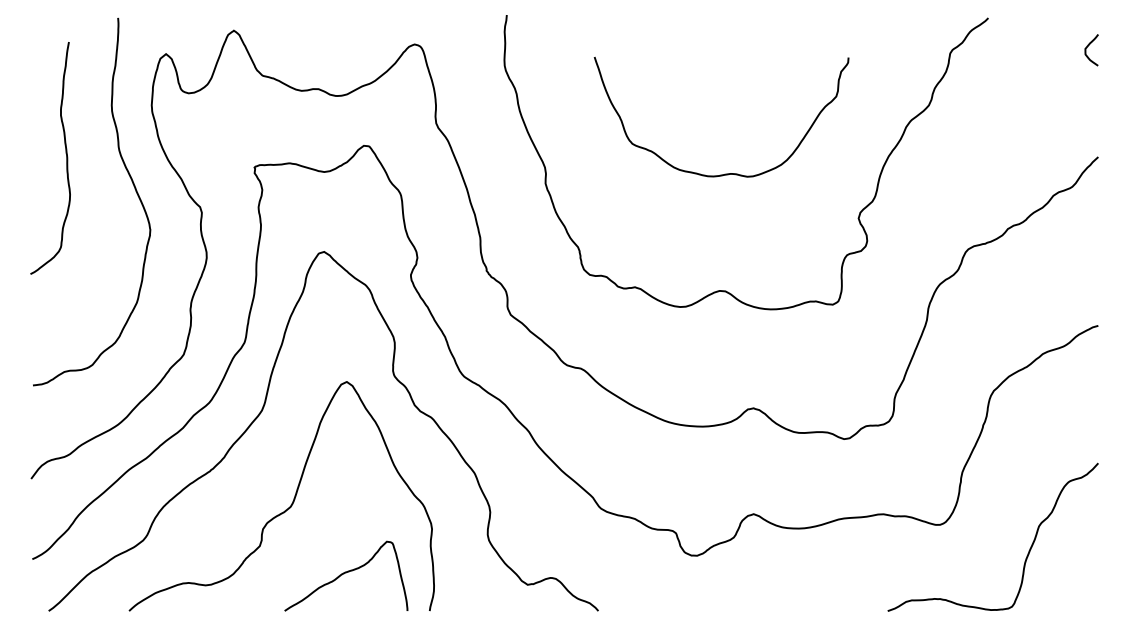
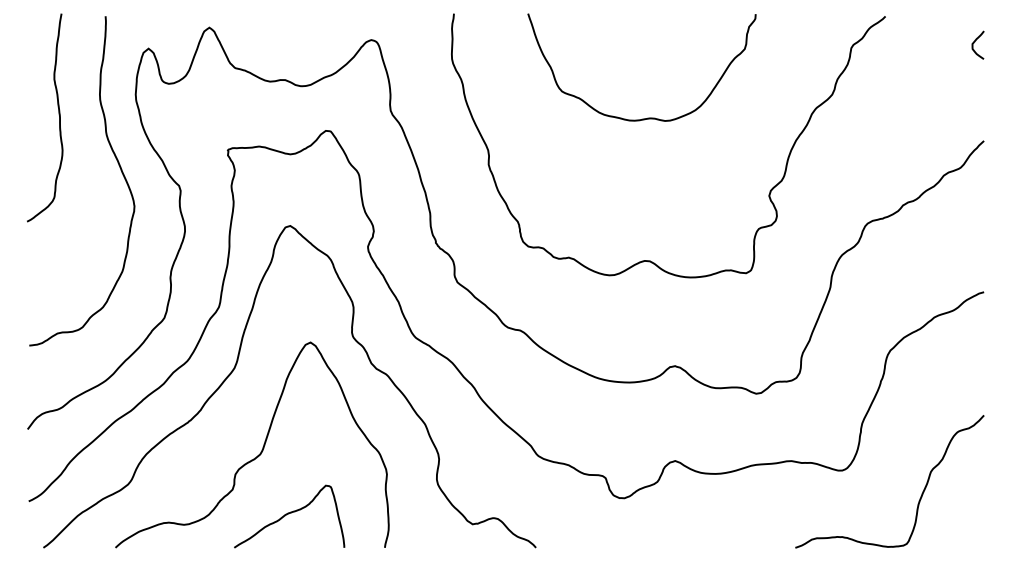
curve: (65, 153) -> (58, 113), moved
curve: (725, 173) -> (645, 118), moved
curve: (346, 573) -> (289, 514), moved

